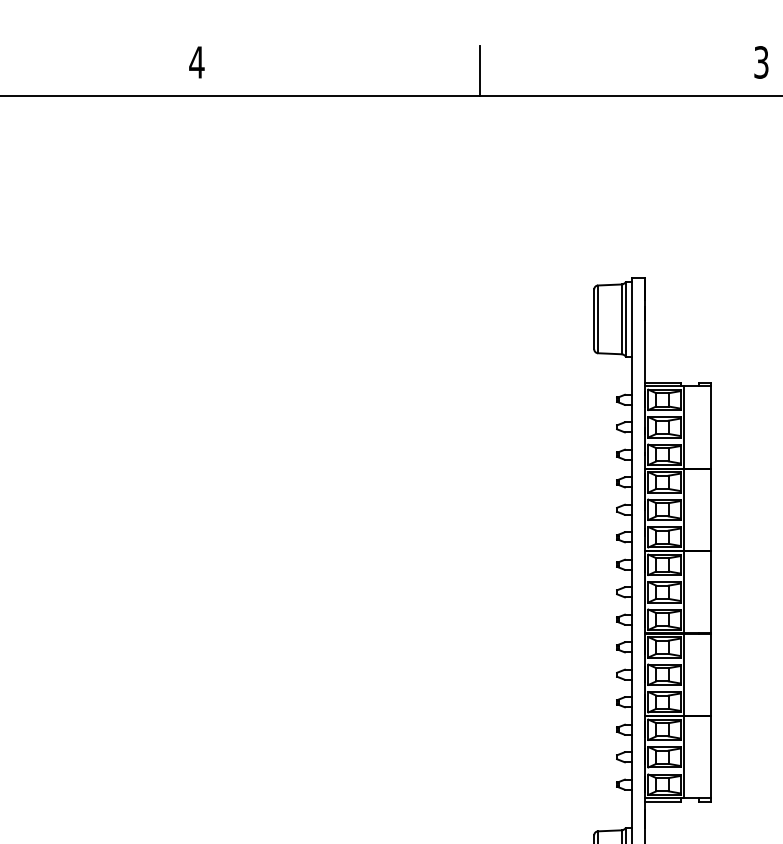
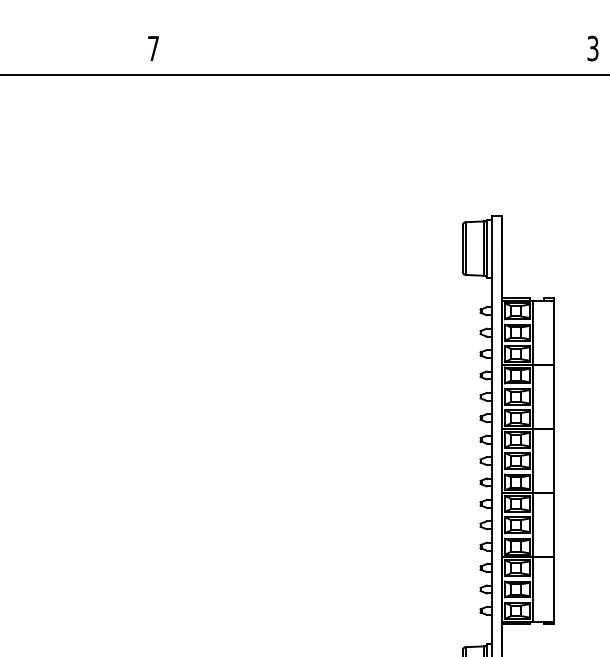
text: (196, 62) -> (153, 48), 4 -> 7
line: (479, 71) -> (373, 55), removed

